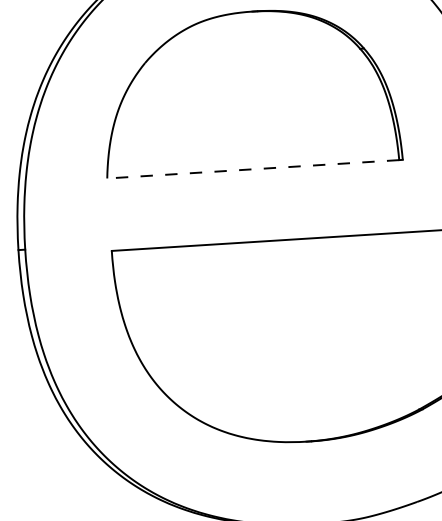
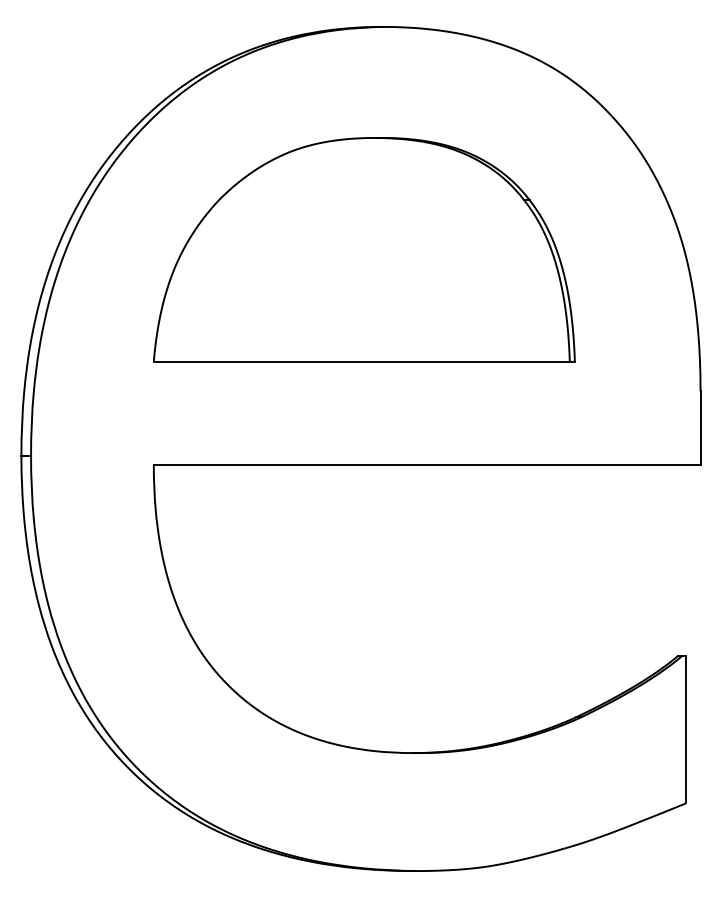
line: (253, 169) -> (361, 361), dashed -> solid

